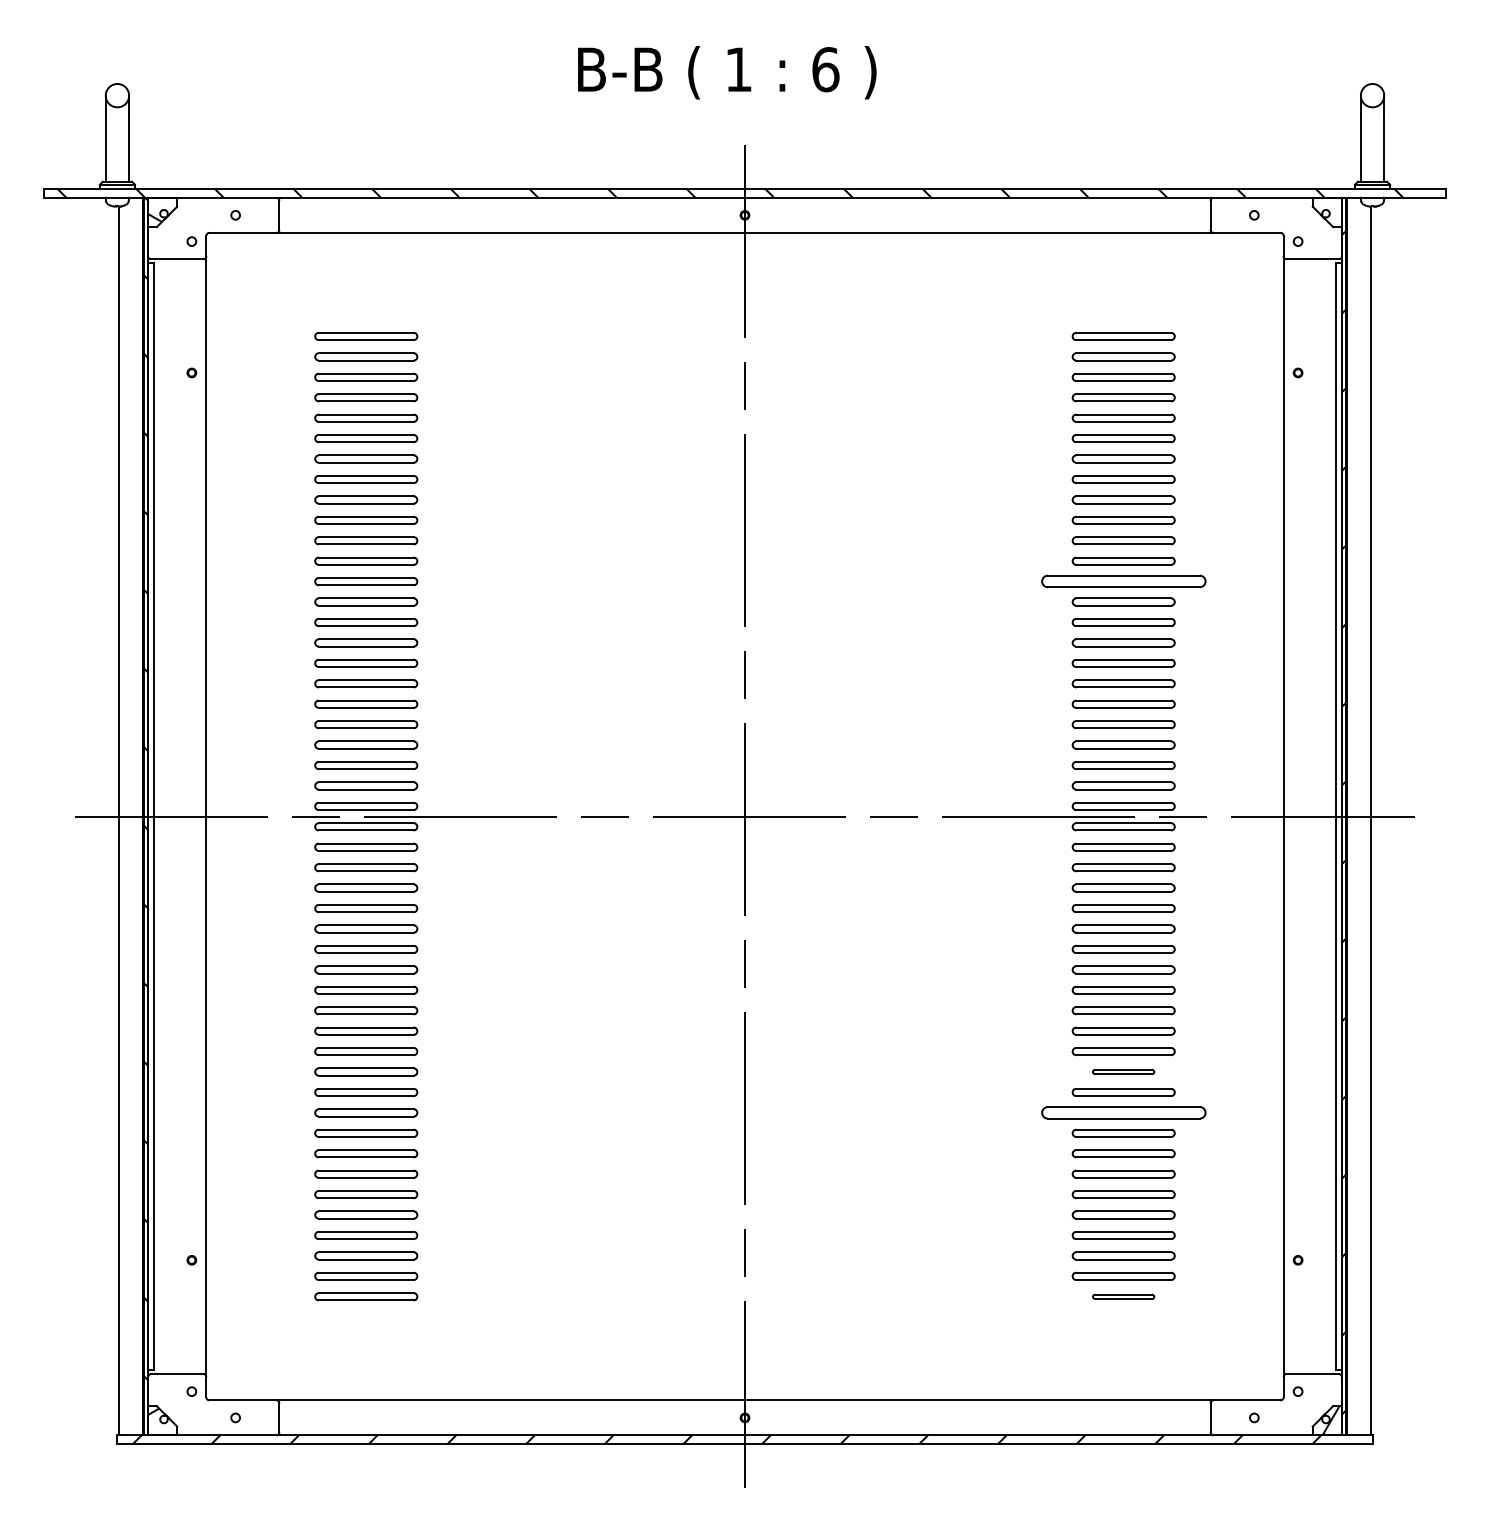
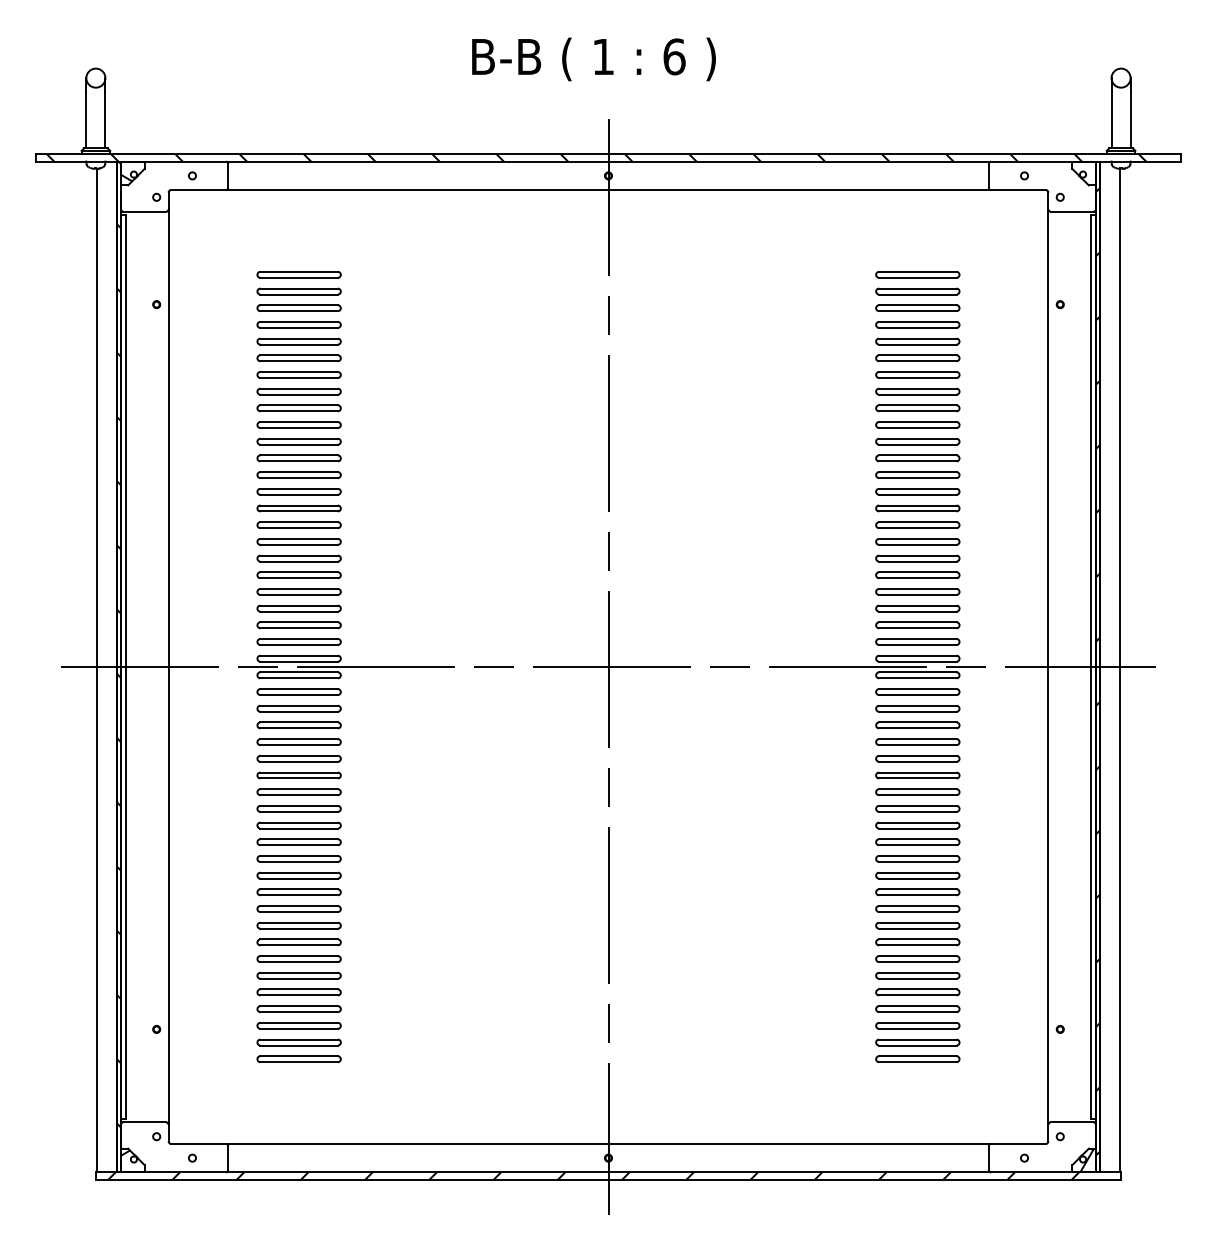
part: (1123, 581) -> (917, 474), size x0.62
part: (1123, 1071) -> (917, 875), size x1.67
part: (1123, 1112) -> (917, 908), size x0.62
part: (1123, 1296) -> (917, 1058), size x1.67

